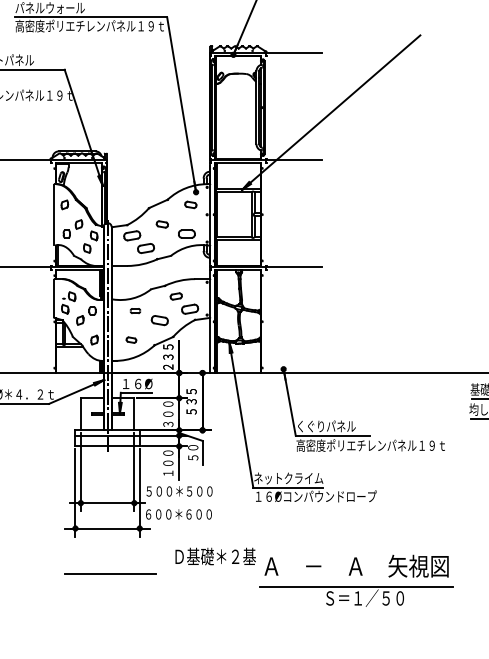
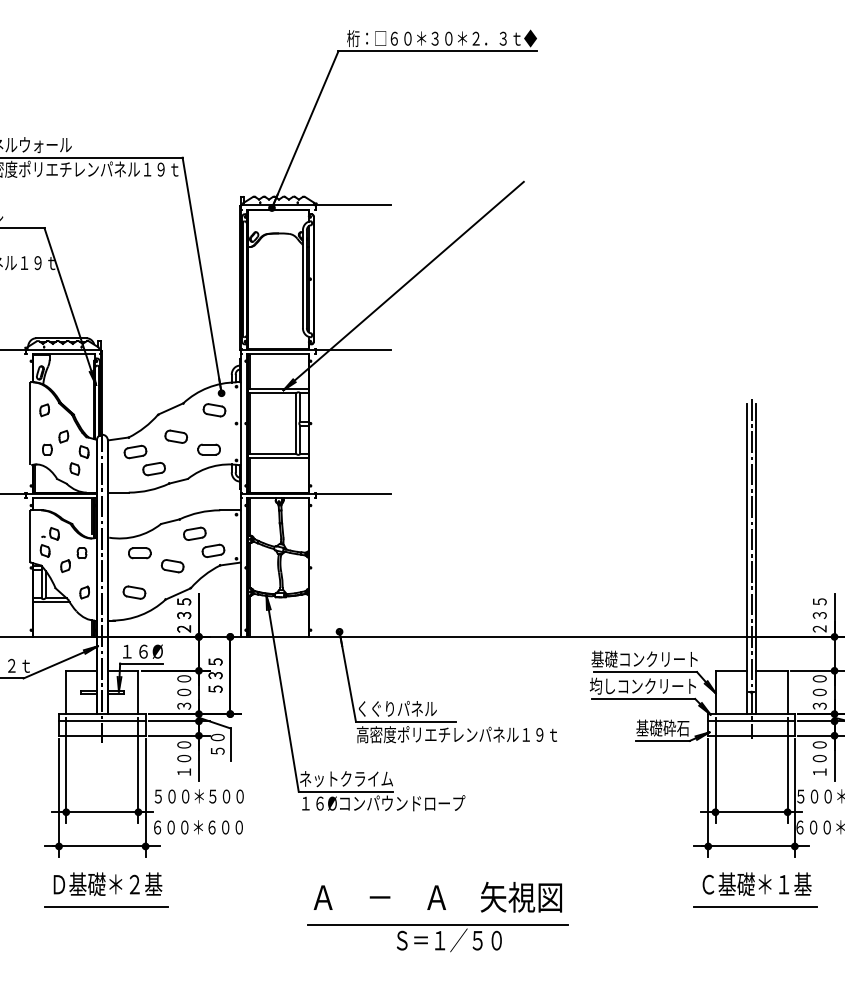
part: (190, 205) -> (214, 410), size x1.43
part: (161, 224) -> (175, 436), size x1.43
part: (175, 296) -> (194, 533), size x1.43
part: (135, 311) -> (139, 553), size x1.67
part: (131, 340) -> (134, 592), size x1.67
text: (215, 556) -> (107, 883), moved

